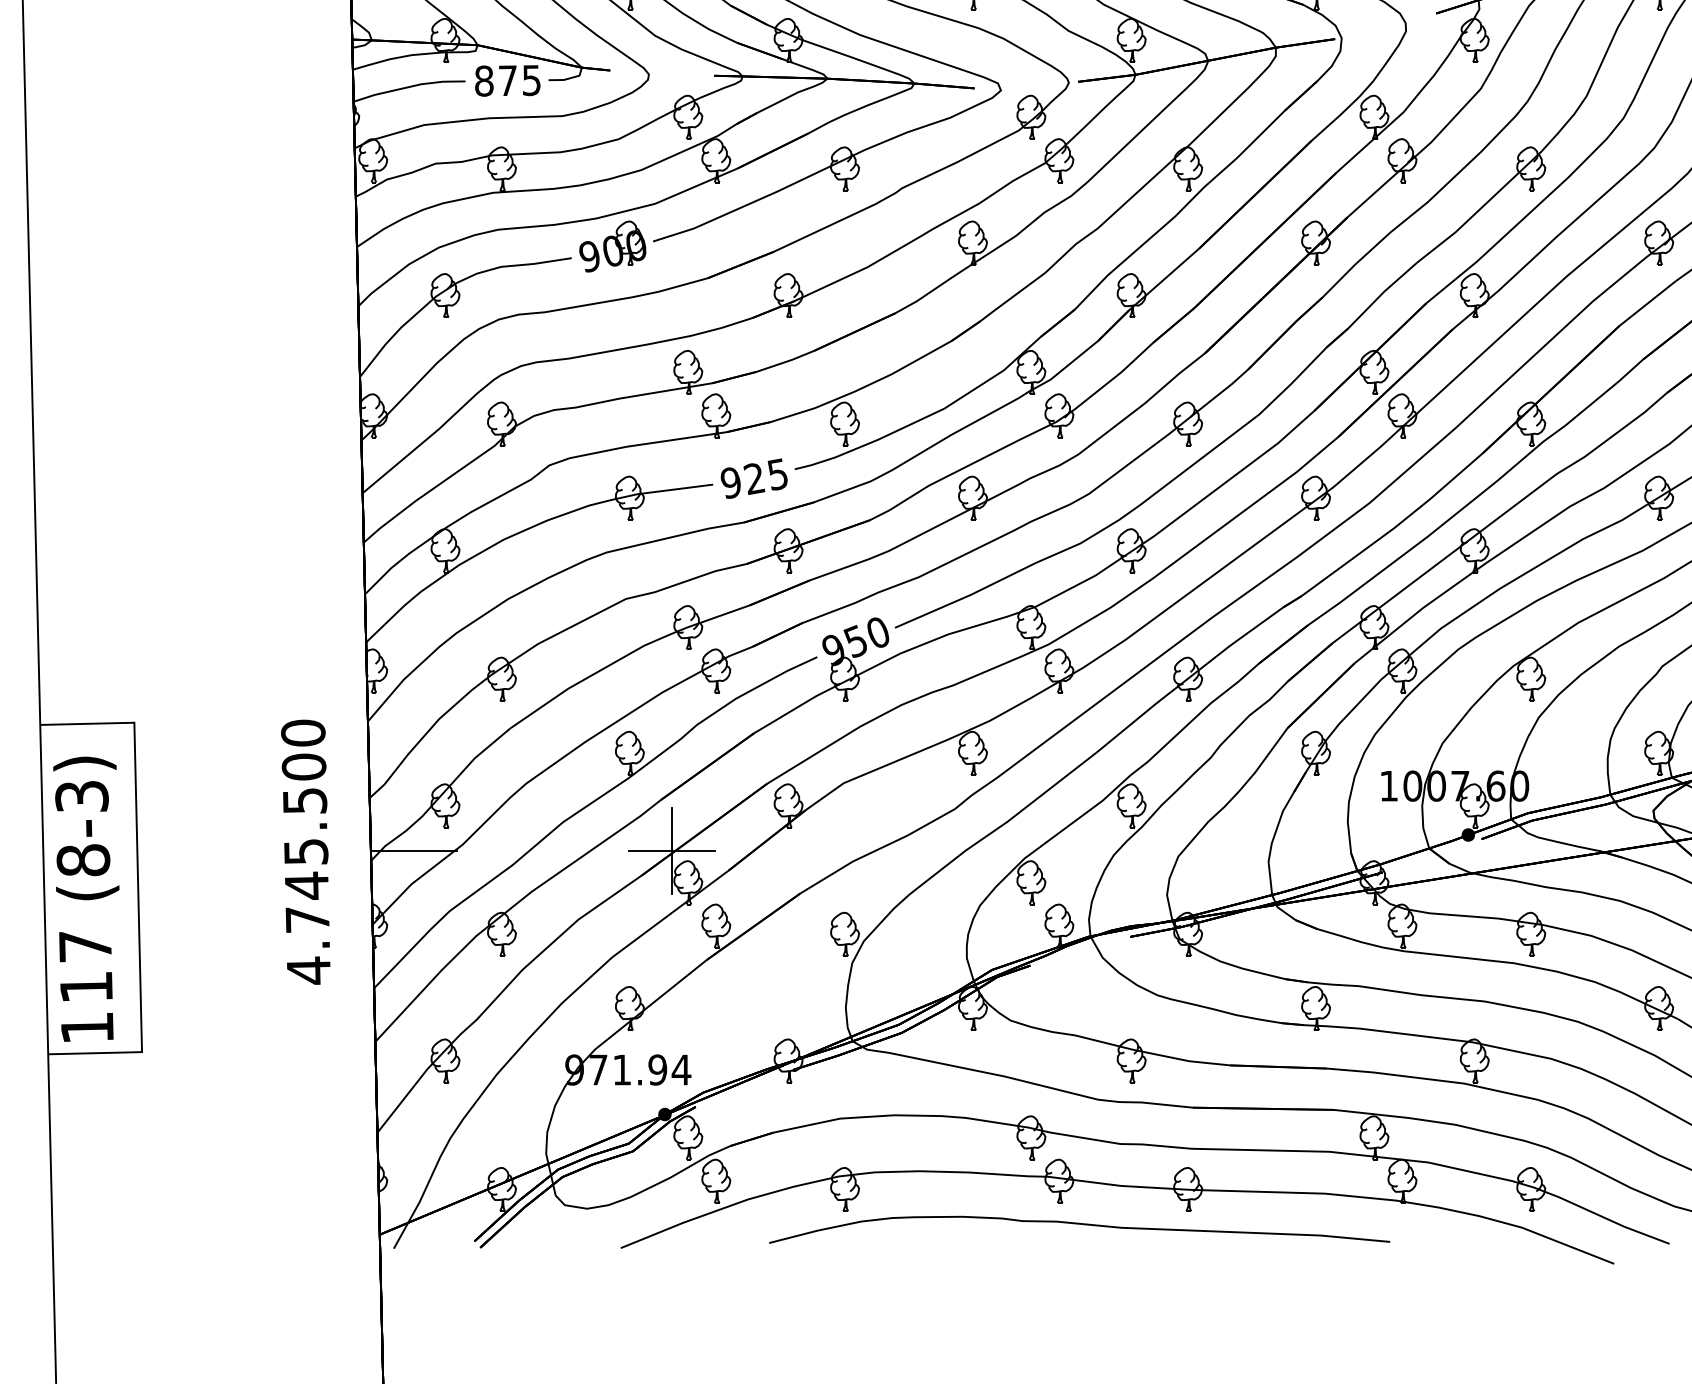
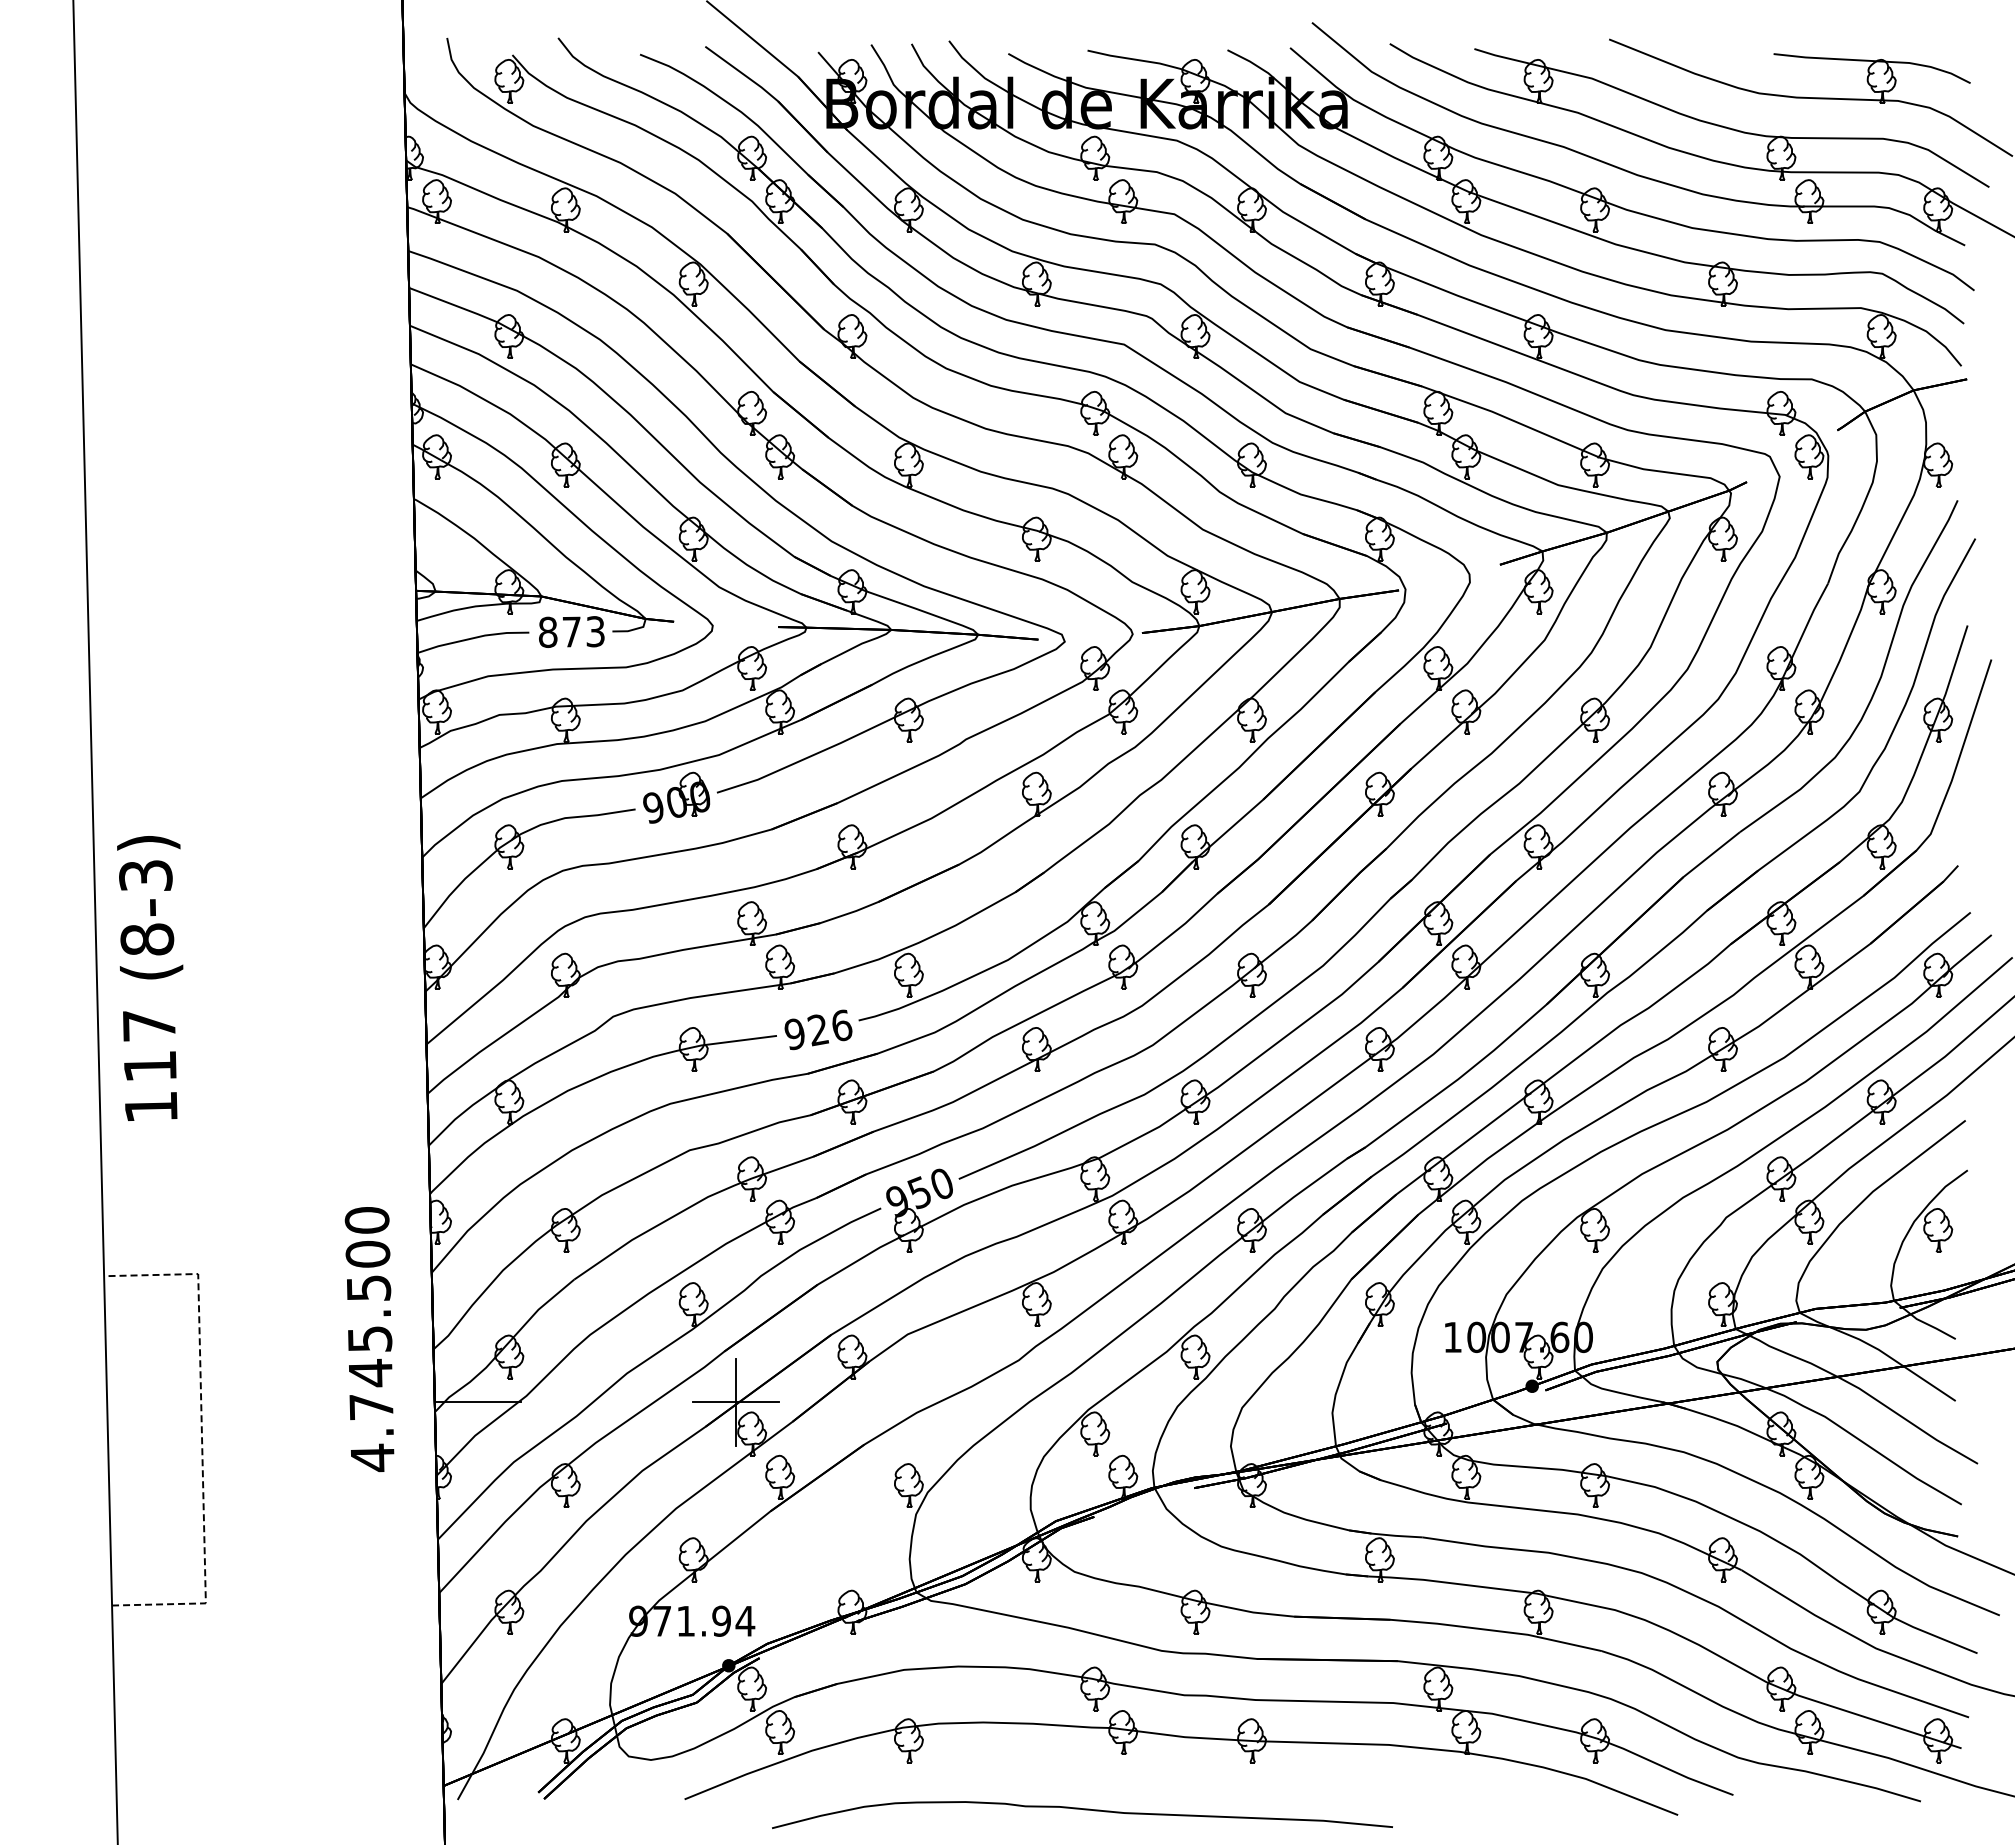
text: (531, 80) -> (595, 631), 875 -> 873
text: (777, 474) -> (841, 1025), 925 -> 926
text: (305, 852) -> (369, 1339), moved
line: (138, 886) -> (202, 1437), solid -> dashed
text: (86, 899) -> (150, 978), moved
curve: (1080, 1225) -> (1083, 1810), moved

